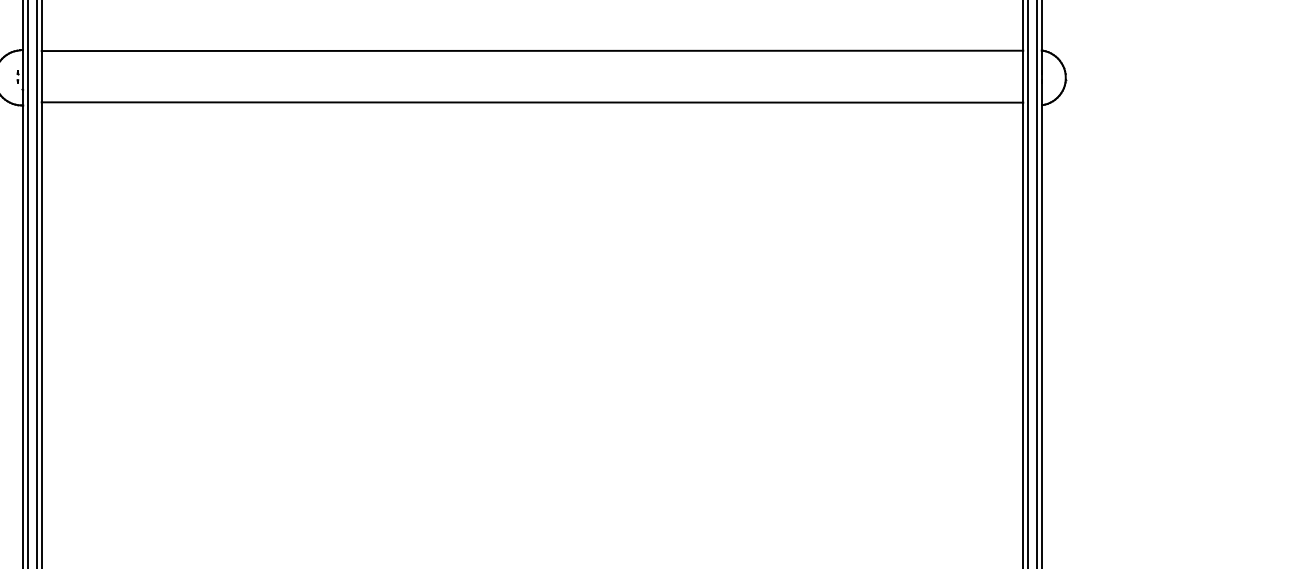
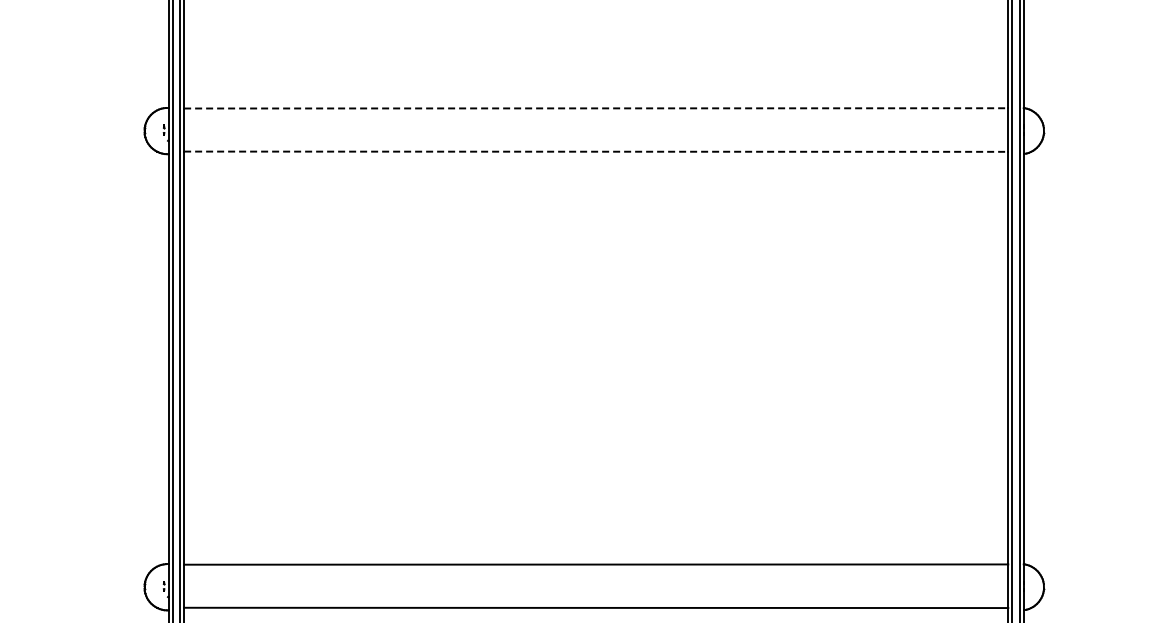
line: (532, 51) -> (596, 108), solid -> dashed
line: (532, 102) -> (596, 151), solid -> dashed

